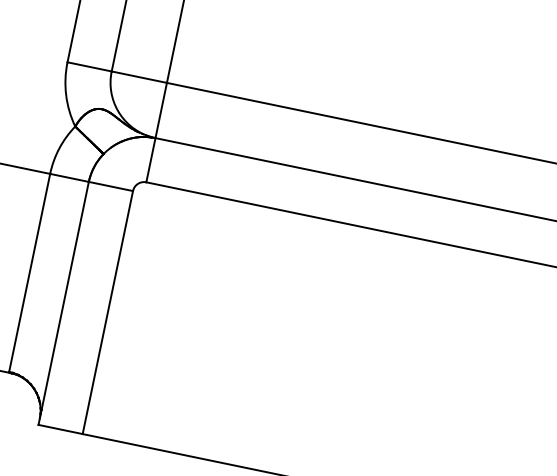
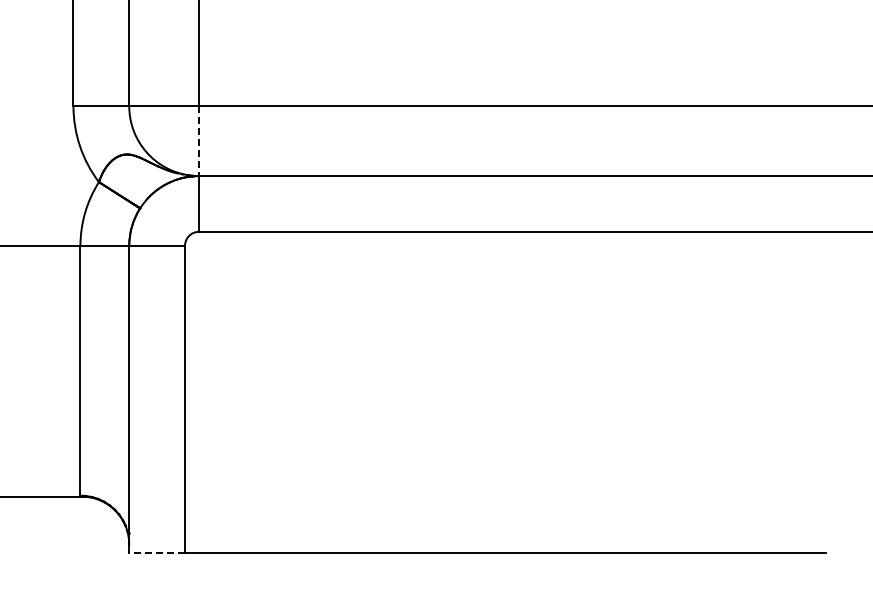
line: (160, 110) -> (198, 141), solid -> dashed
line: (60, 429) -> (157, 552), solid -> dashed

